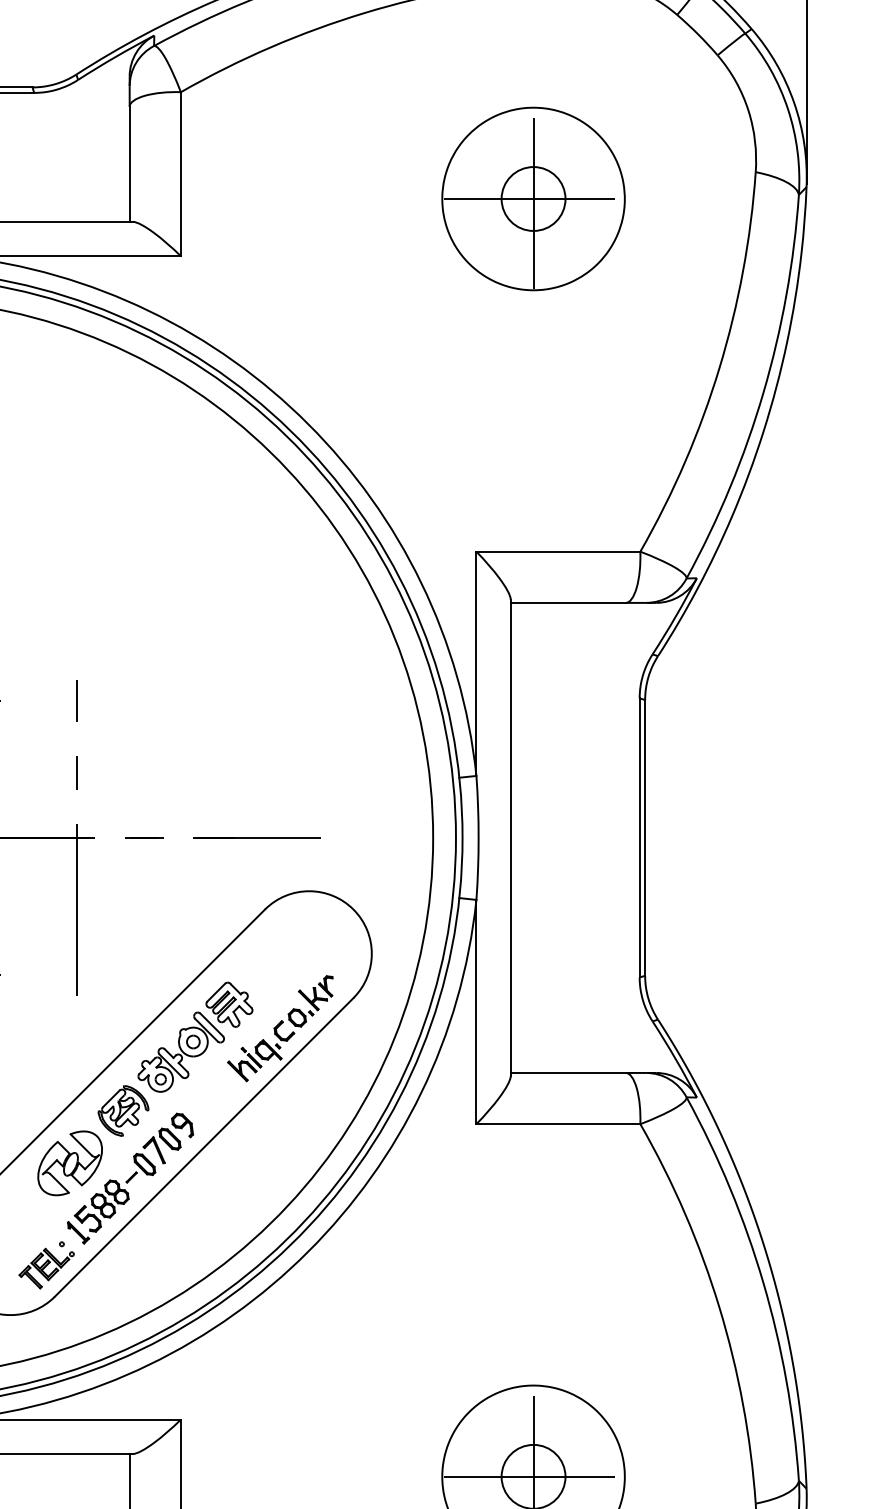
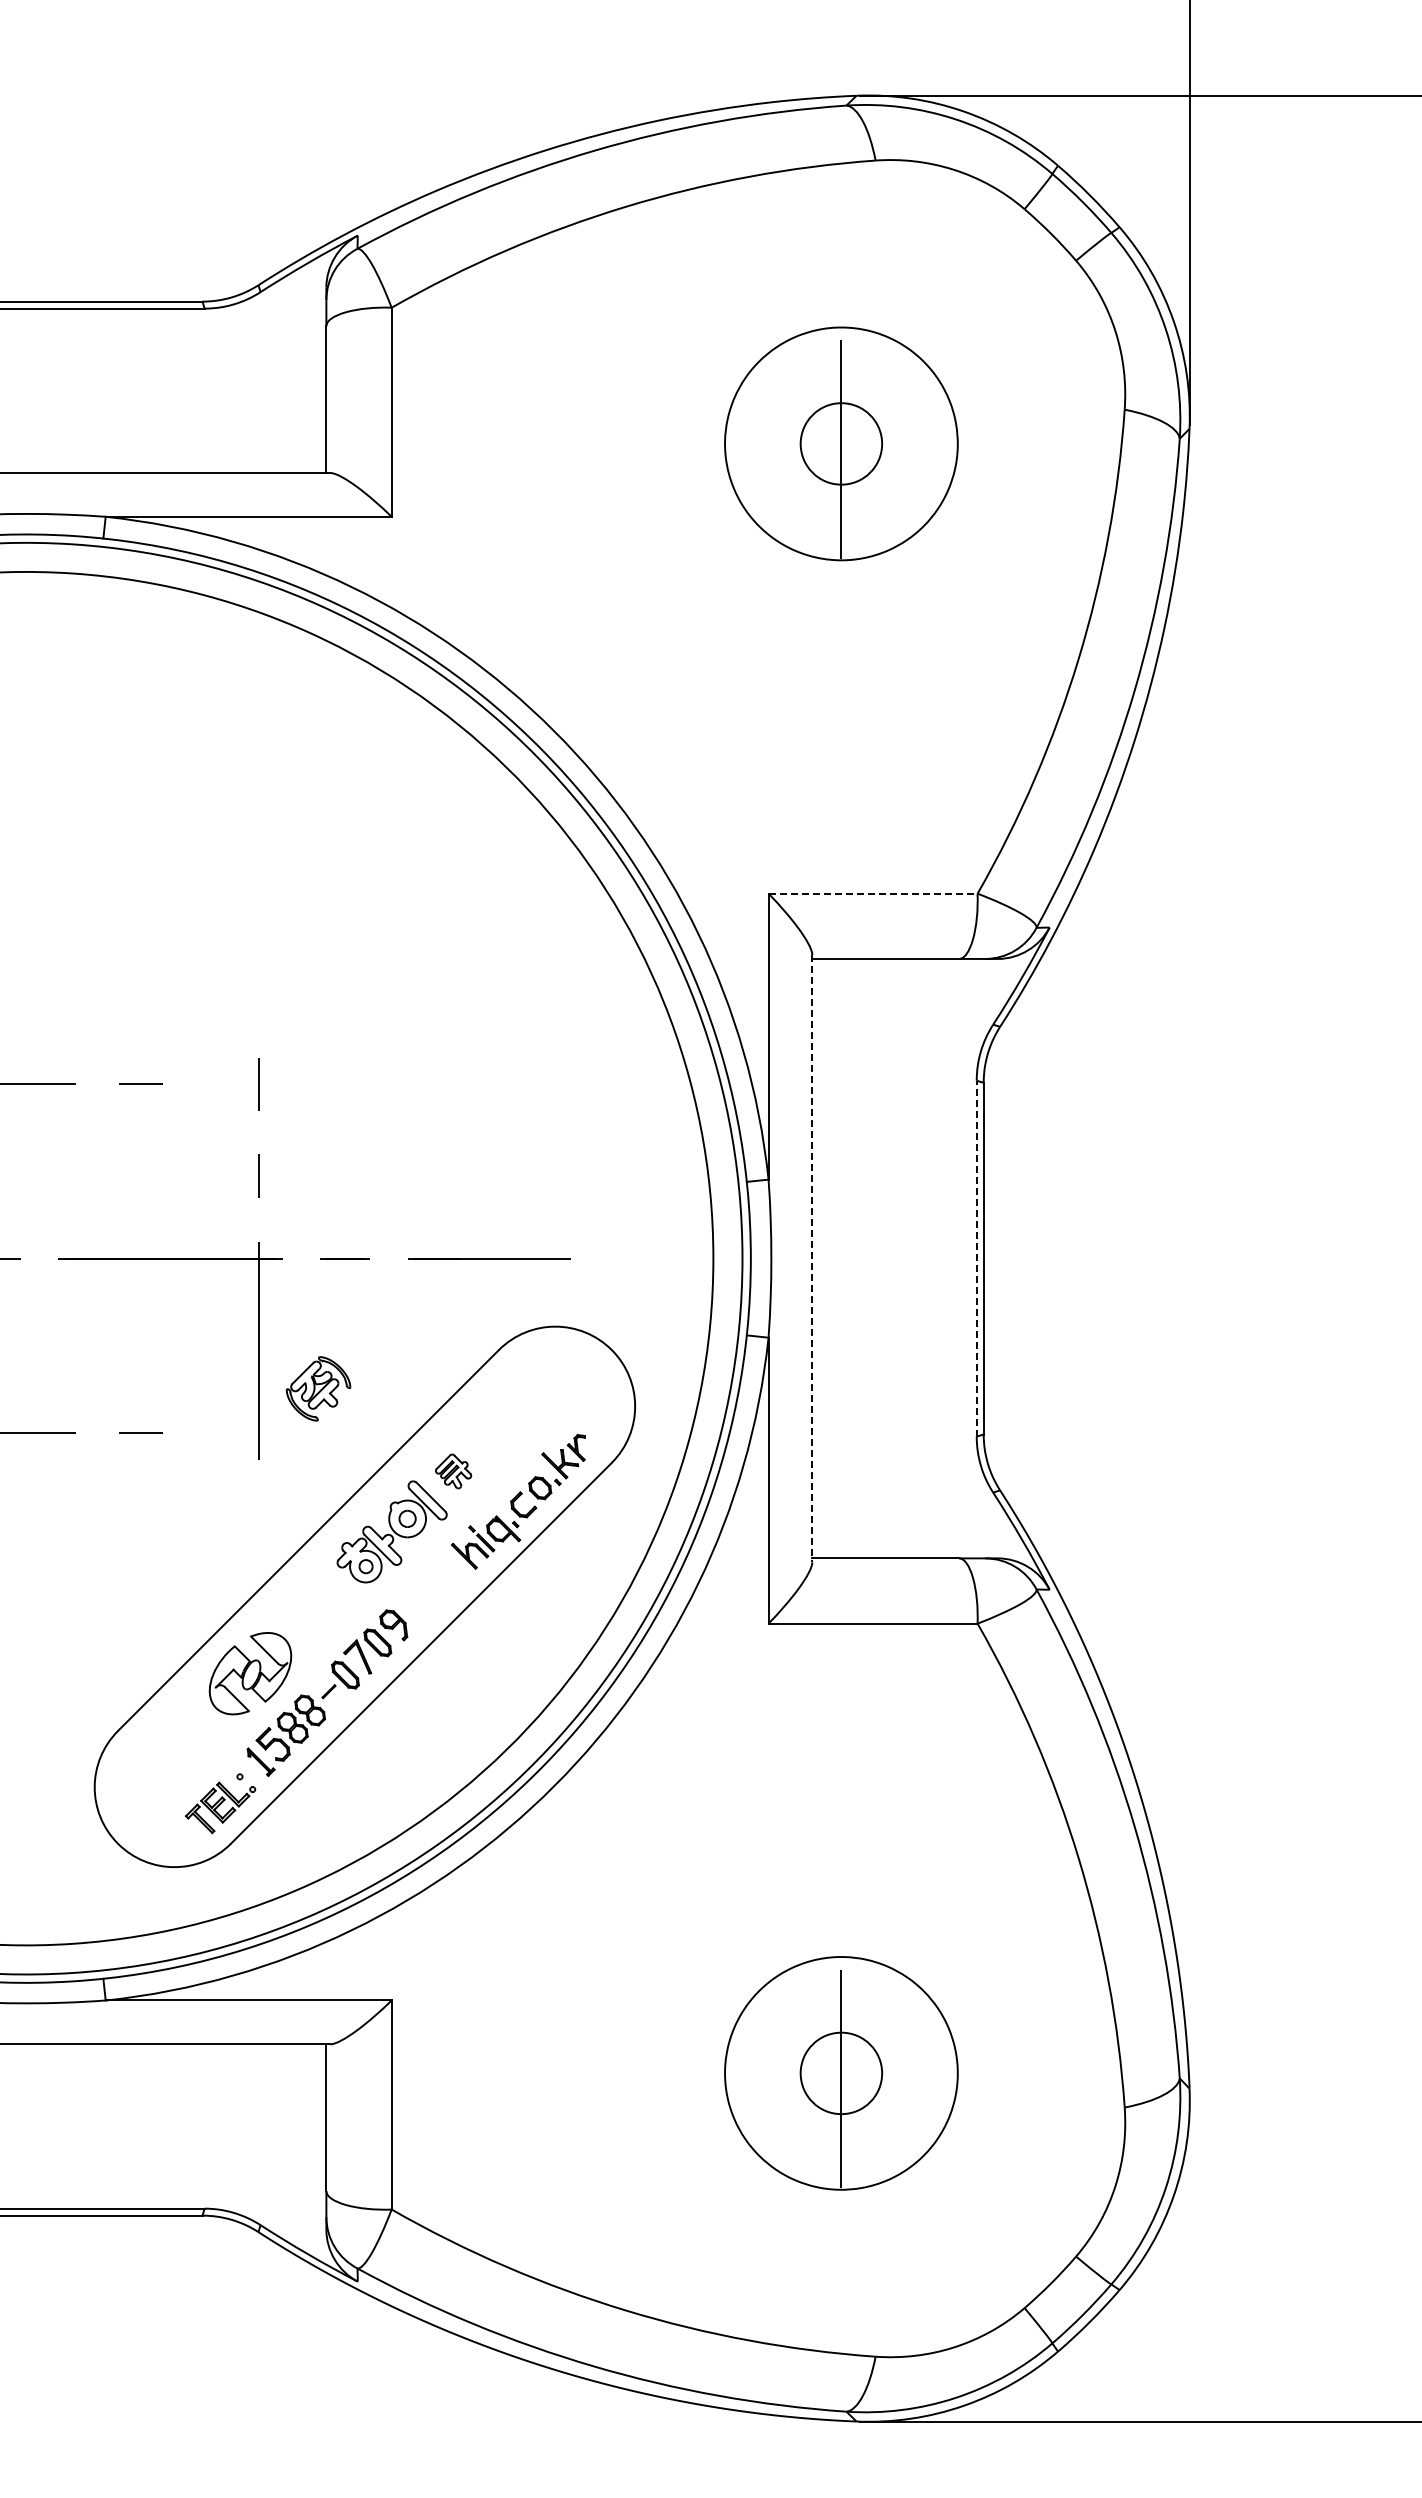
line: (533, 198) -> (841, 443), removed
line: (558, 551) -> (873, 893), solid -> dashed
line: (510, 837) -> (812, 1258), solid -> dashed
line: (639, 837) -> (976, 1258), solid -> dashed
part: (229, 1004) -> (453, 1471), size x0.6
part: (123, 1110) -> (318, 1388), moved
line: (533, 1476) -> (841, 2073), removed

